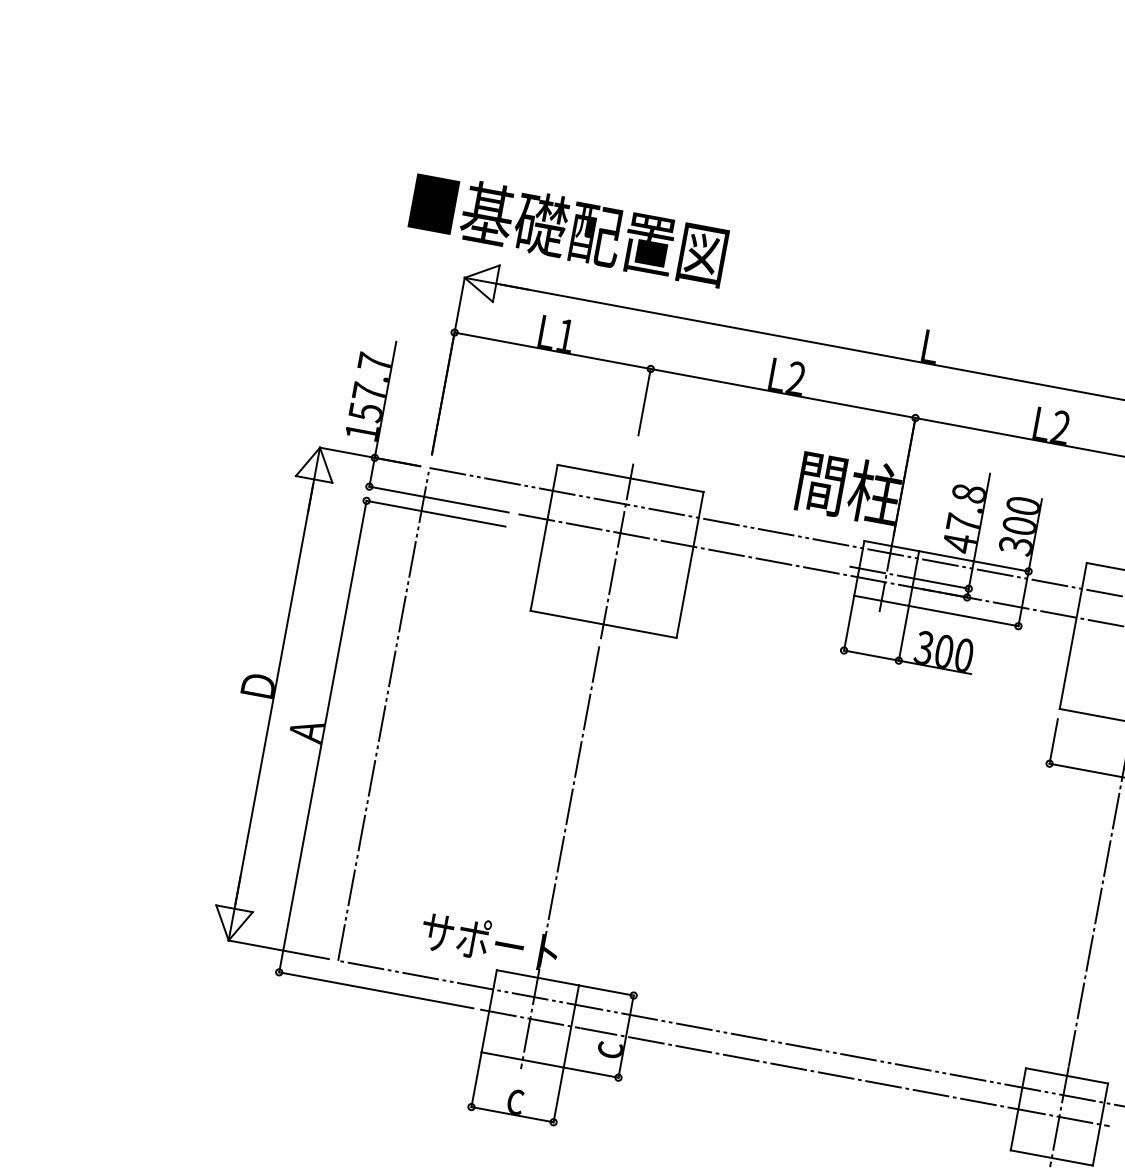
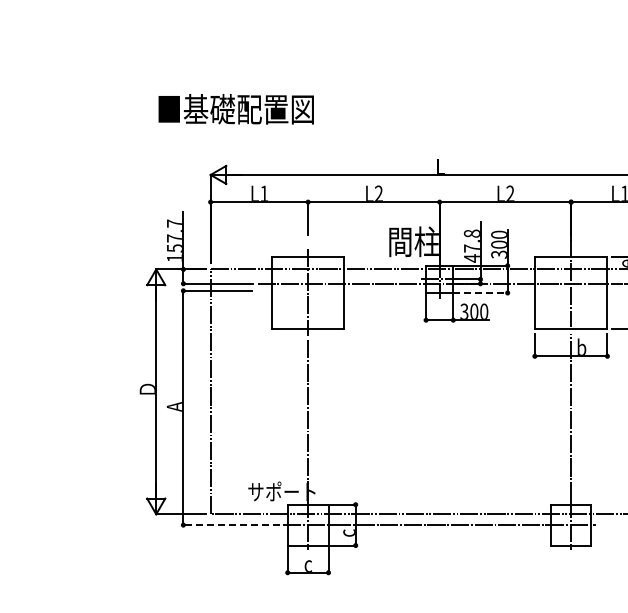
text: (567, 229) -> (235, 109), moved
line: (965, 617) -> (481, 293), solid -> dashed
line: (375, 991) -> (231, 525), solid -> dashed

